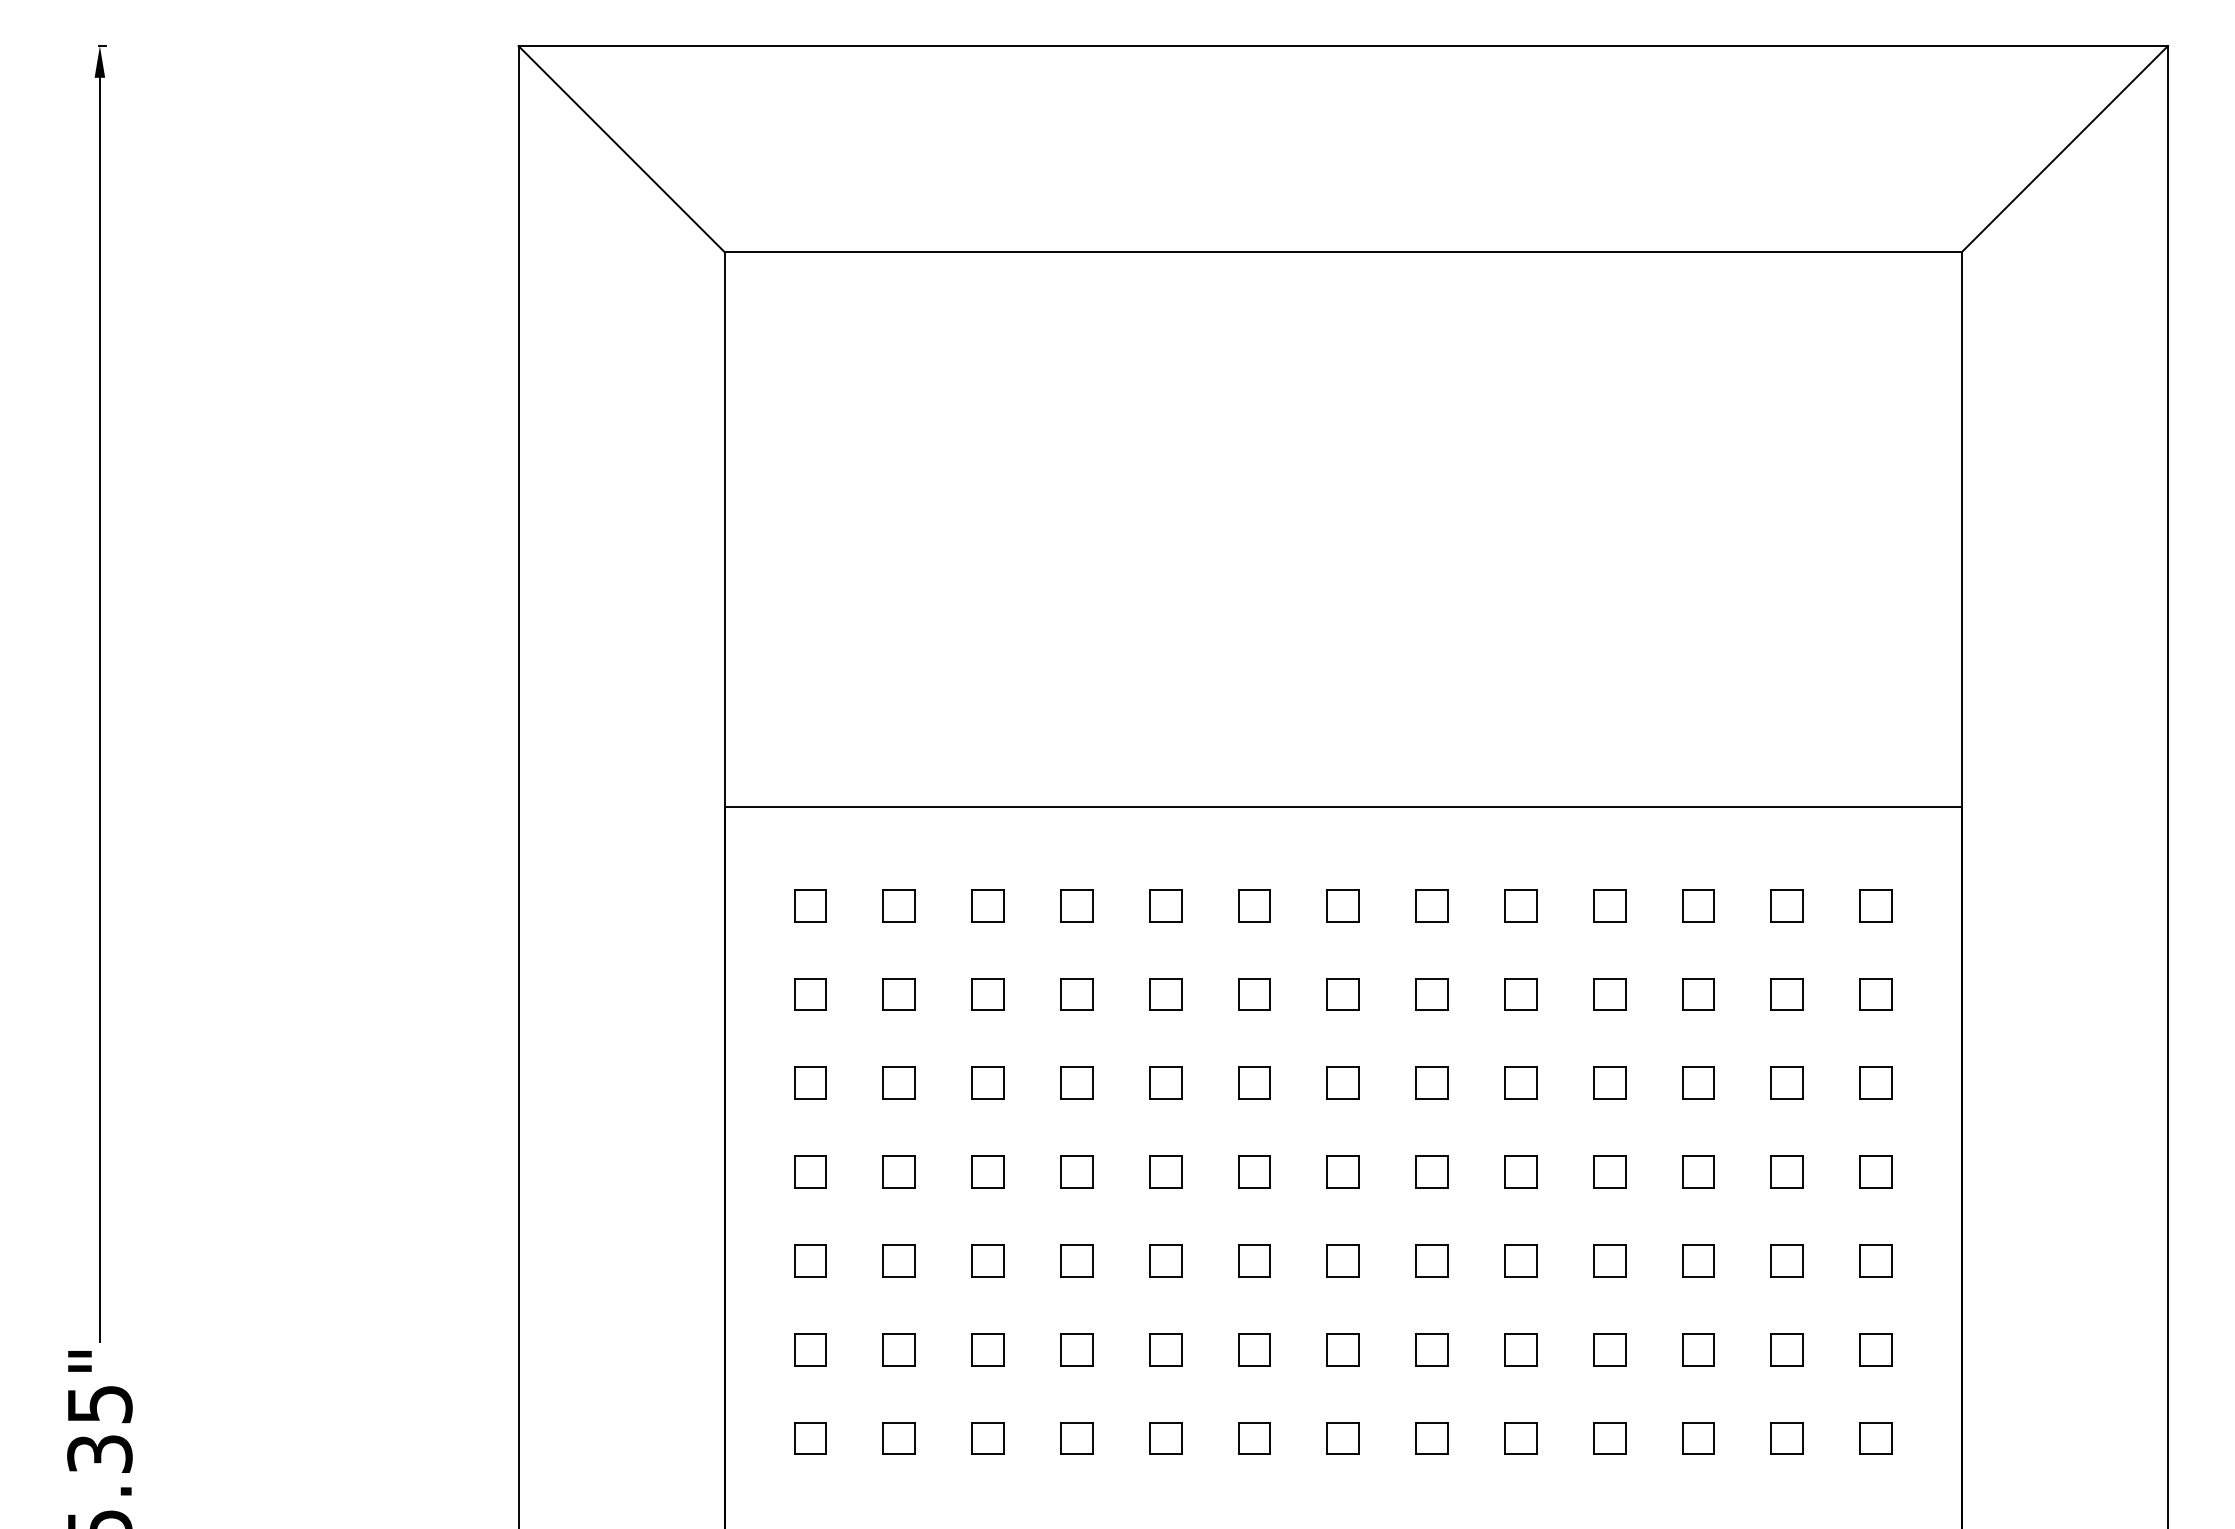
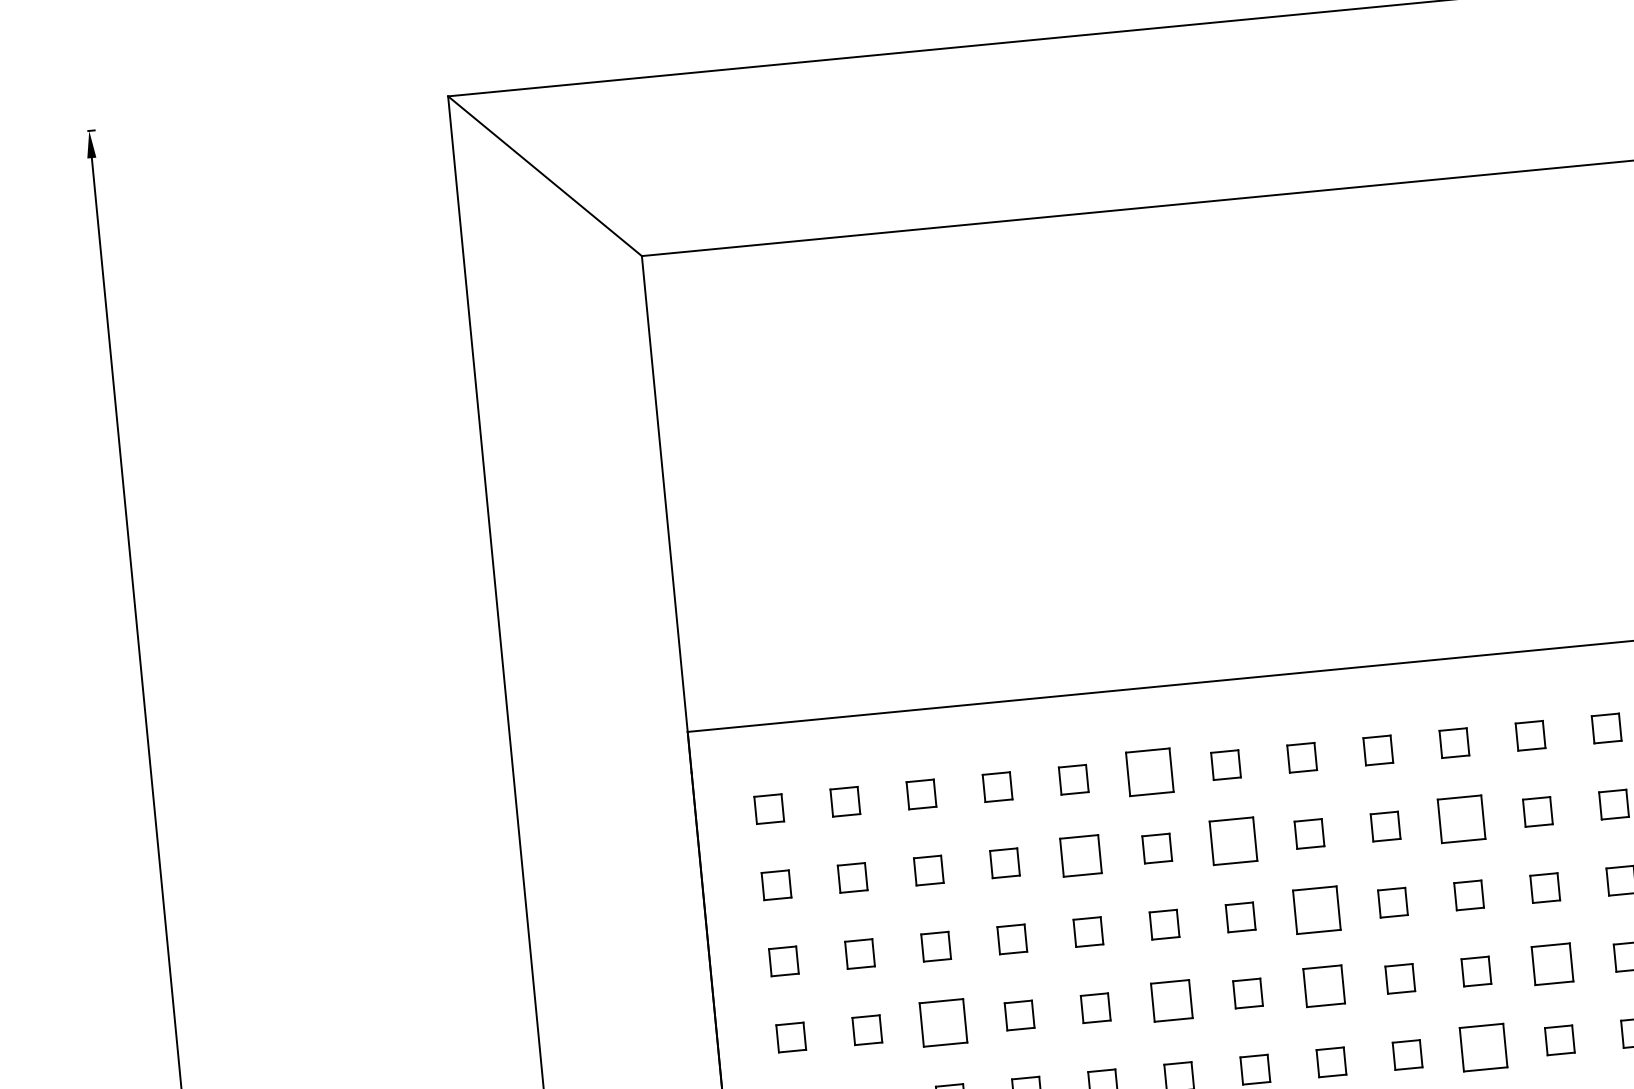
part: (1254, 905) -> (1149, 772), size x1.6
part: (1165, 994) -> (1080, 856), size x1.4
part: (1342, 994) -> (1232, 841), size x1.6
part: (1609, 994) -> (1461, 819), size x1.6
part: (1431, 1082) -> (1316, 909), size x1.6
part: (987, 1171) -> (943, 1022), size x1.6
part: (1254, 1171) -> (1171, 1000), size x1.4
part: (1431, 1171) -> (1323, 985), size x1.4
part: (1698, 1171) -> (1552, 963), size x1.4
part: (1609, 1260) -> (1483, 1047), size x1.6

